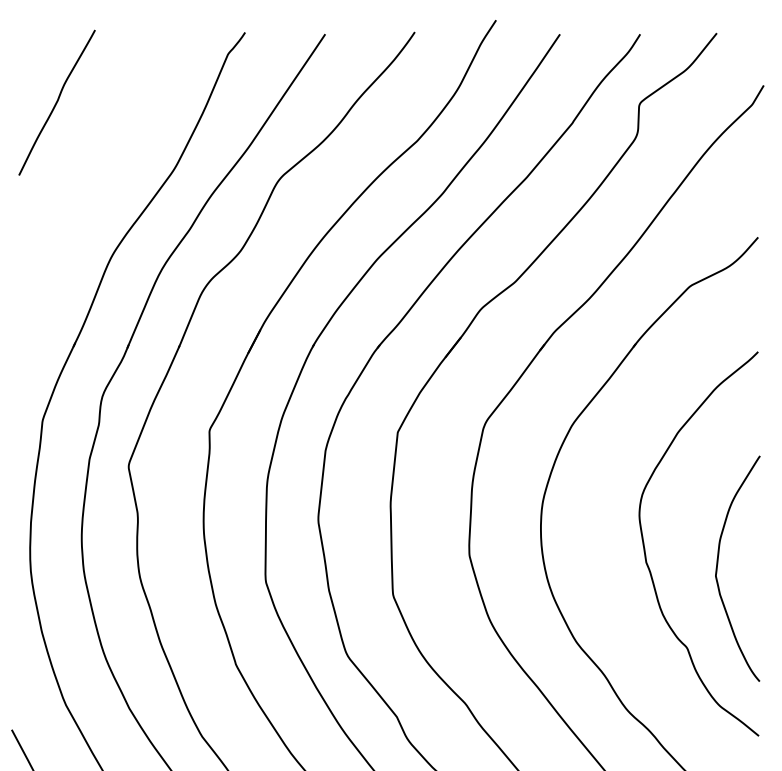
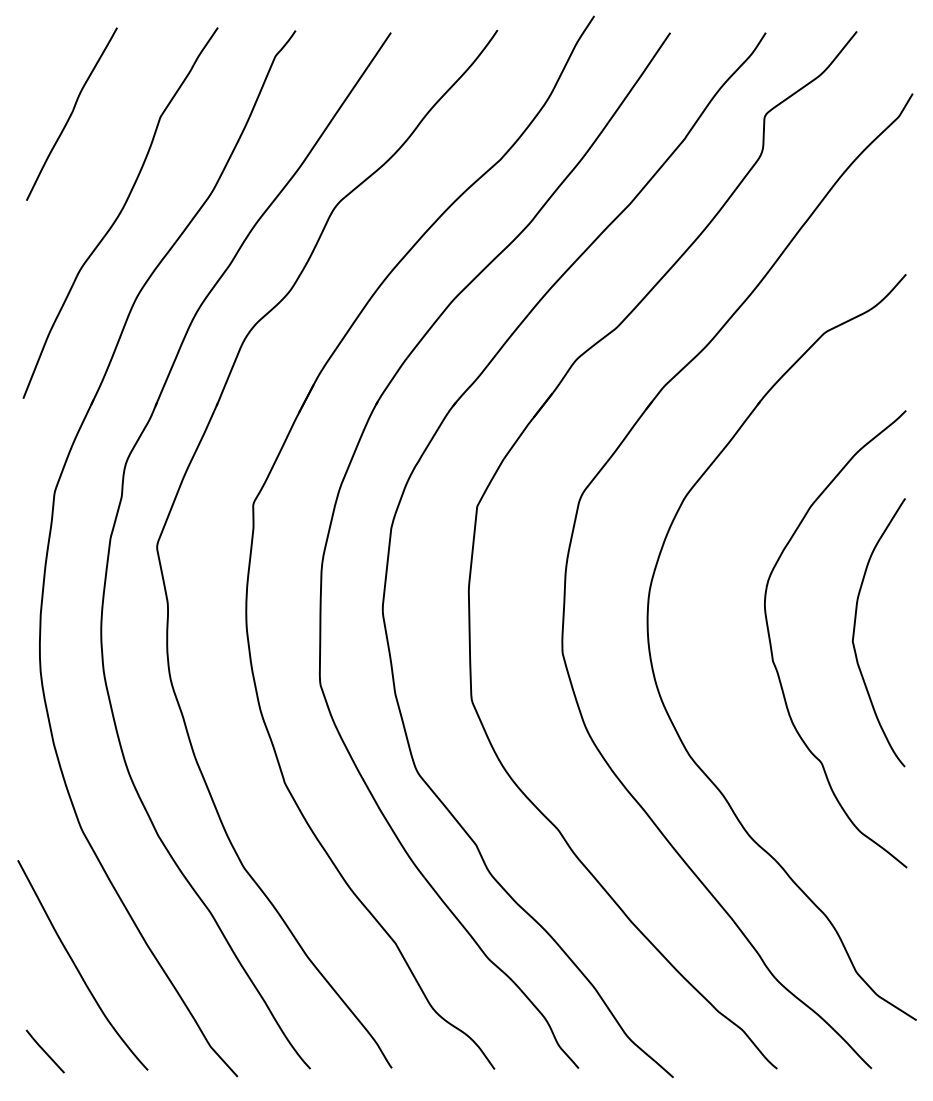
curve: (97, 185) -> (120, 212), added
curve: (718, 565) -> (855, 628), moved

